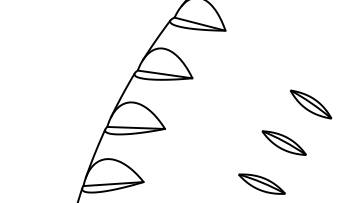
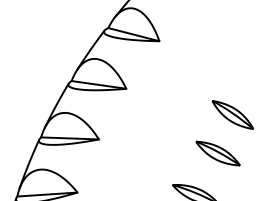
part: (311, 104) -> (233, 114), moved

